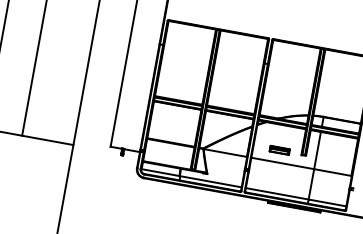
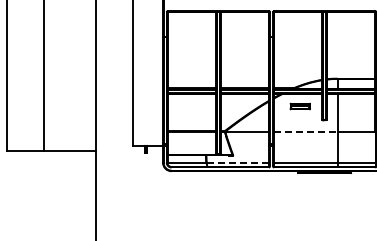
part: (278, 150) -> (299, 106), moved
line: (282, 163) -> (305, 131), solid -> dashed
line: (211, 181) -> (238, 162), solid -> dashed

